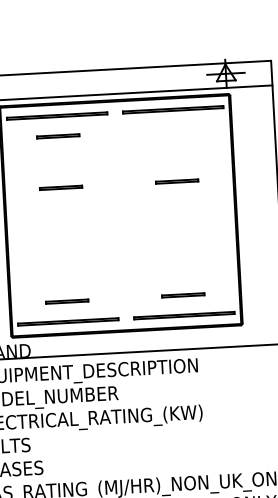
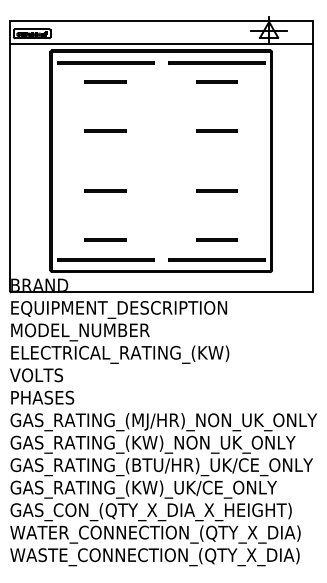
line: (173, 129) -> (216, 81), added
line: (180, 243) -> (216, 190), added
line: (64, 249) -> (105, 190), added

